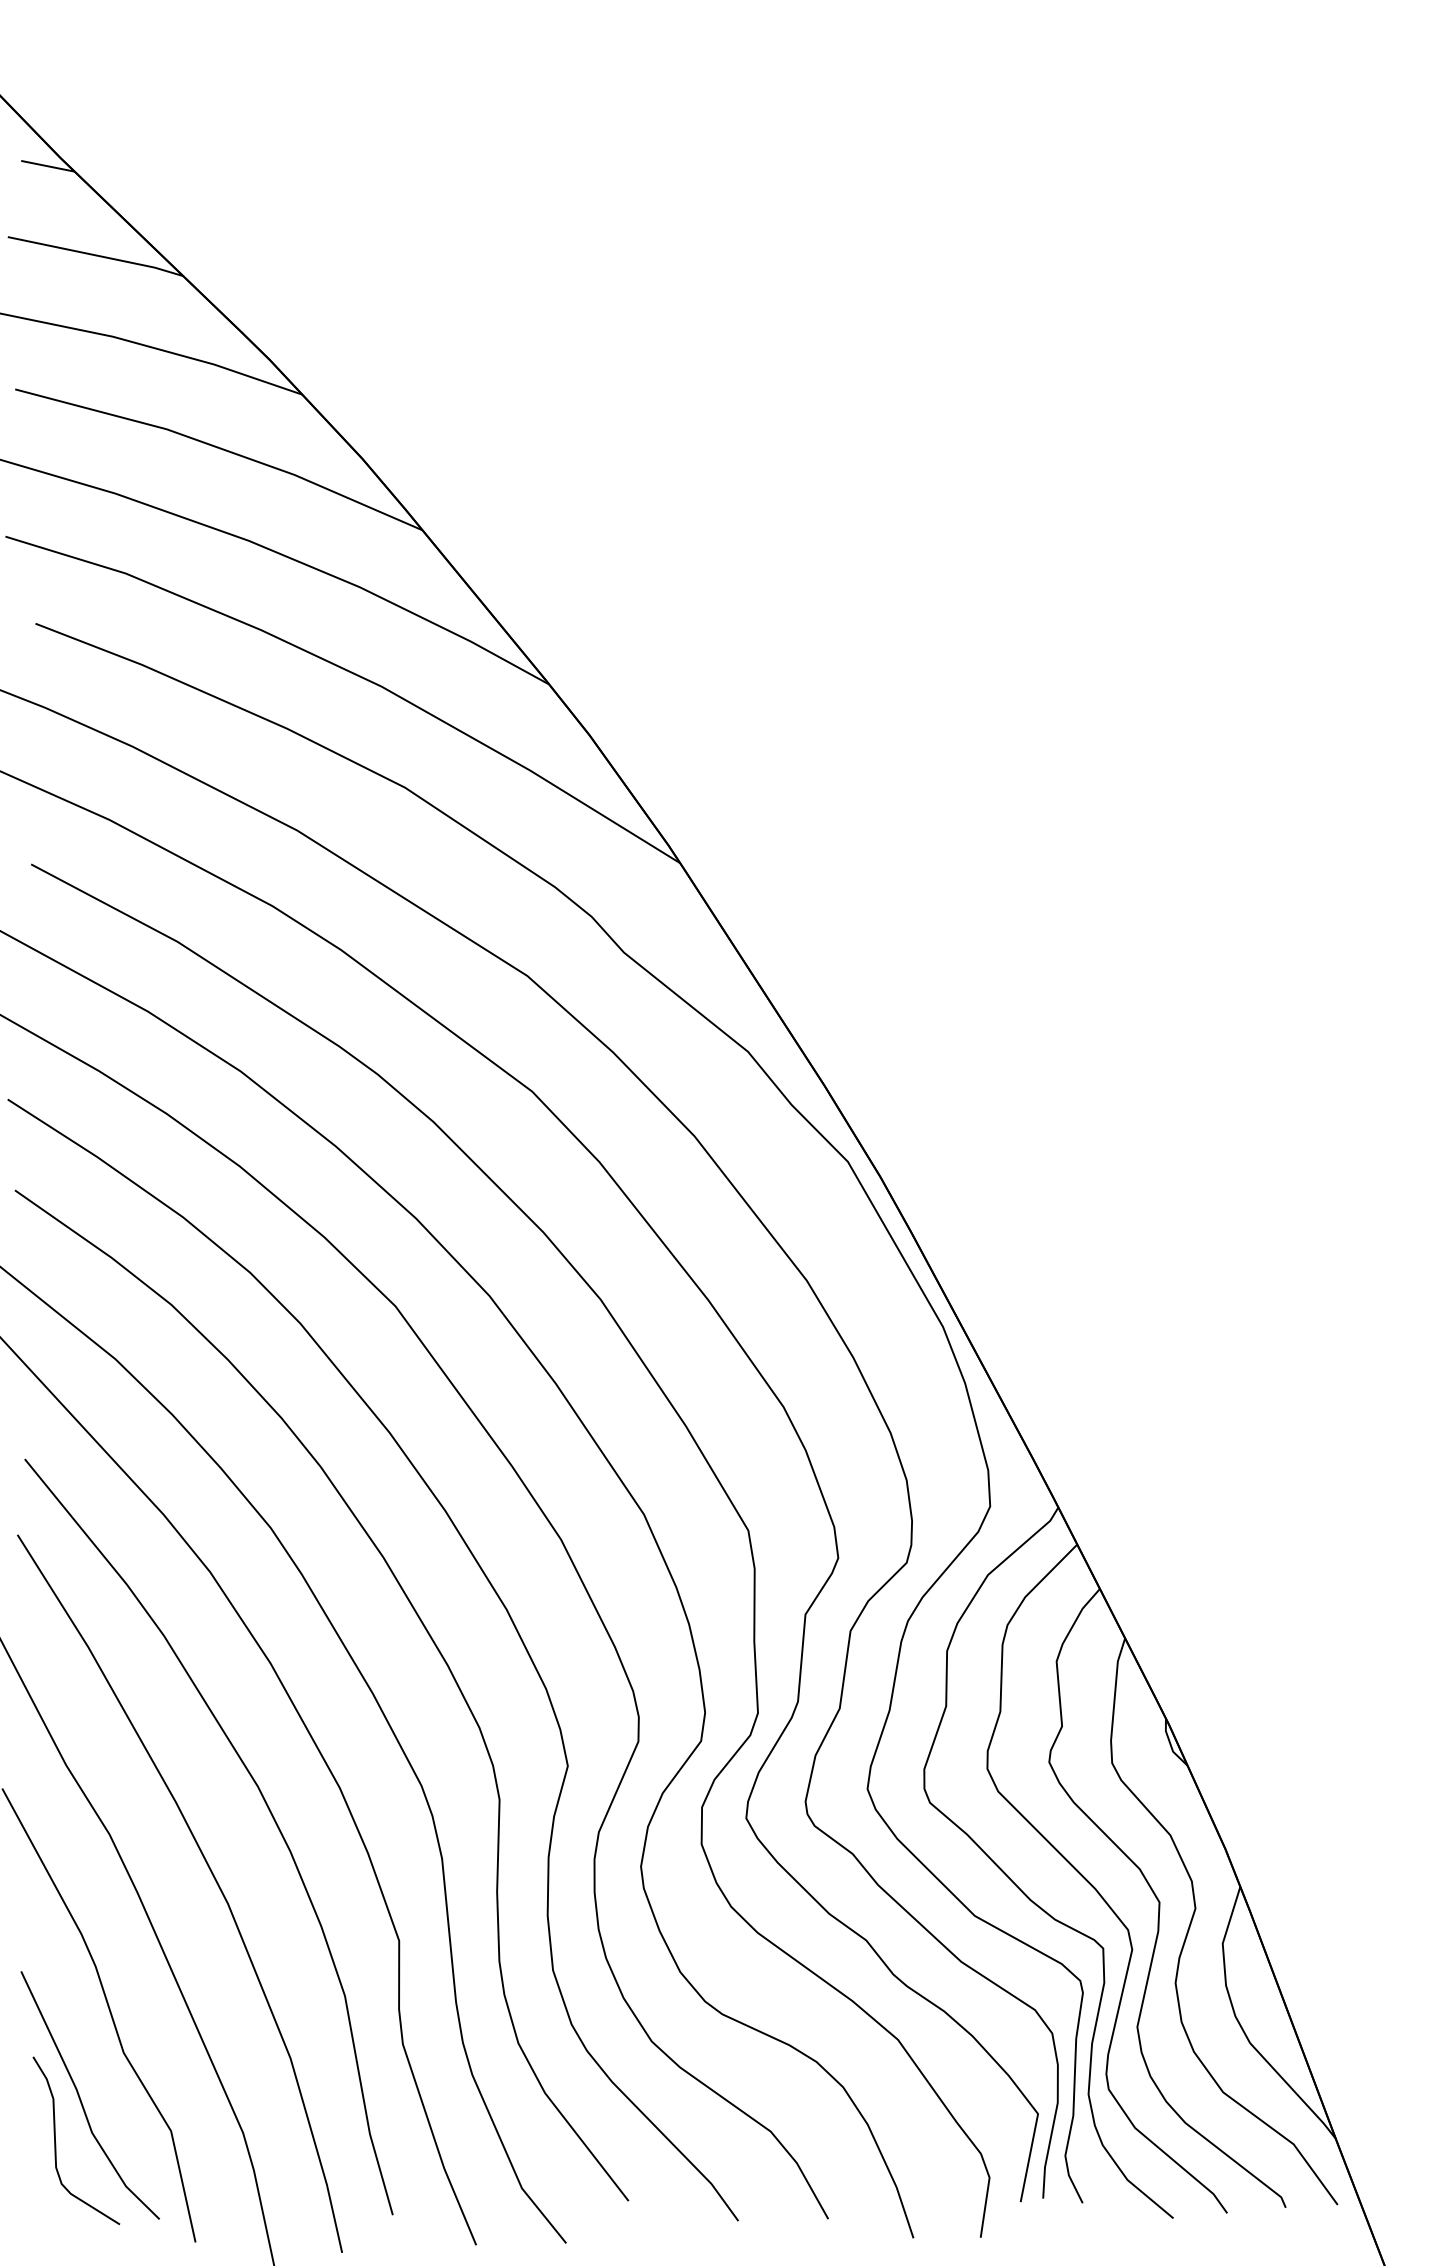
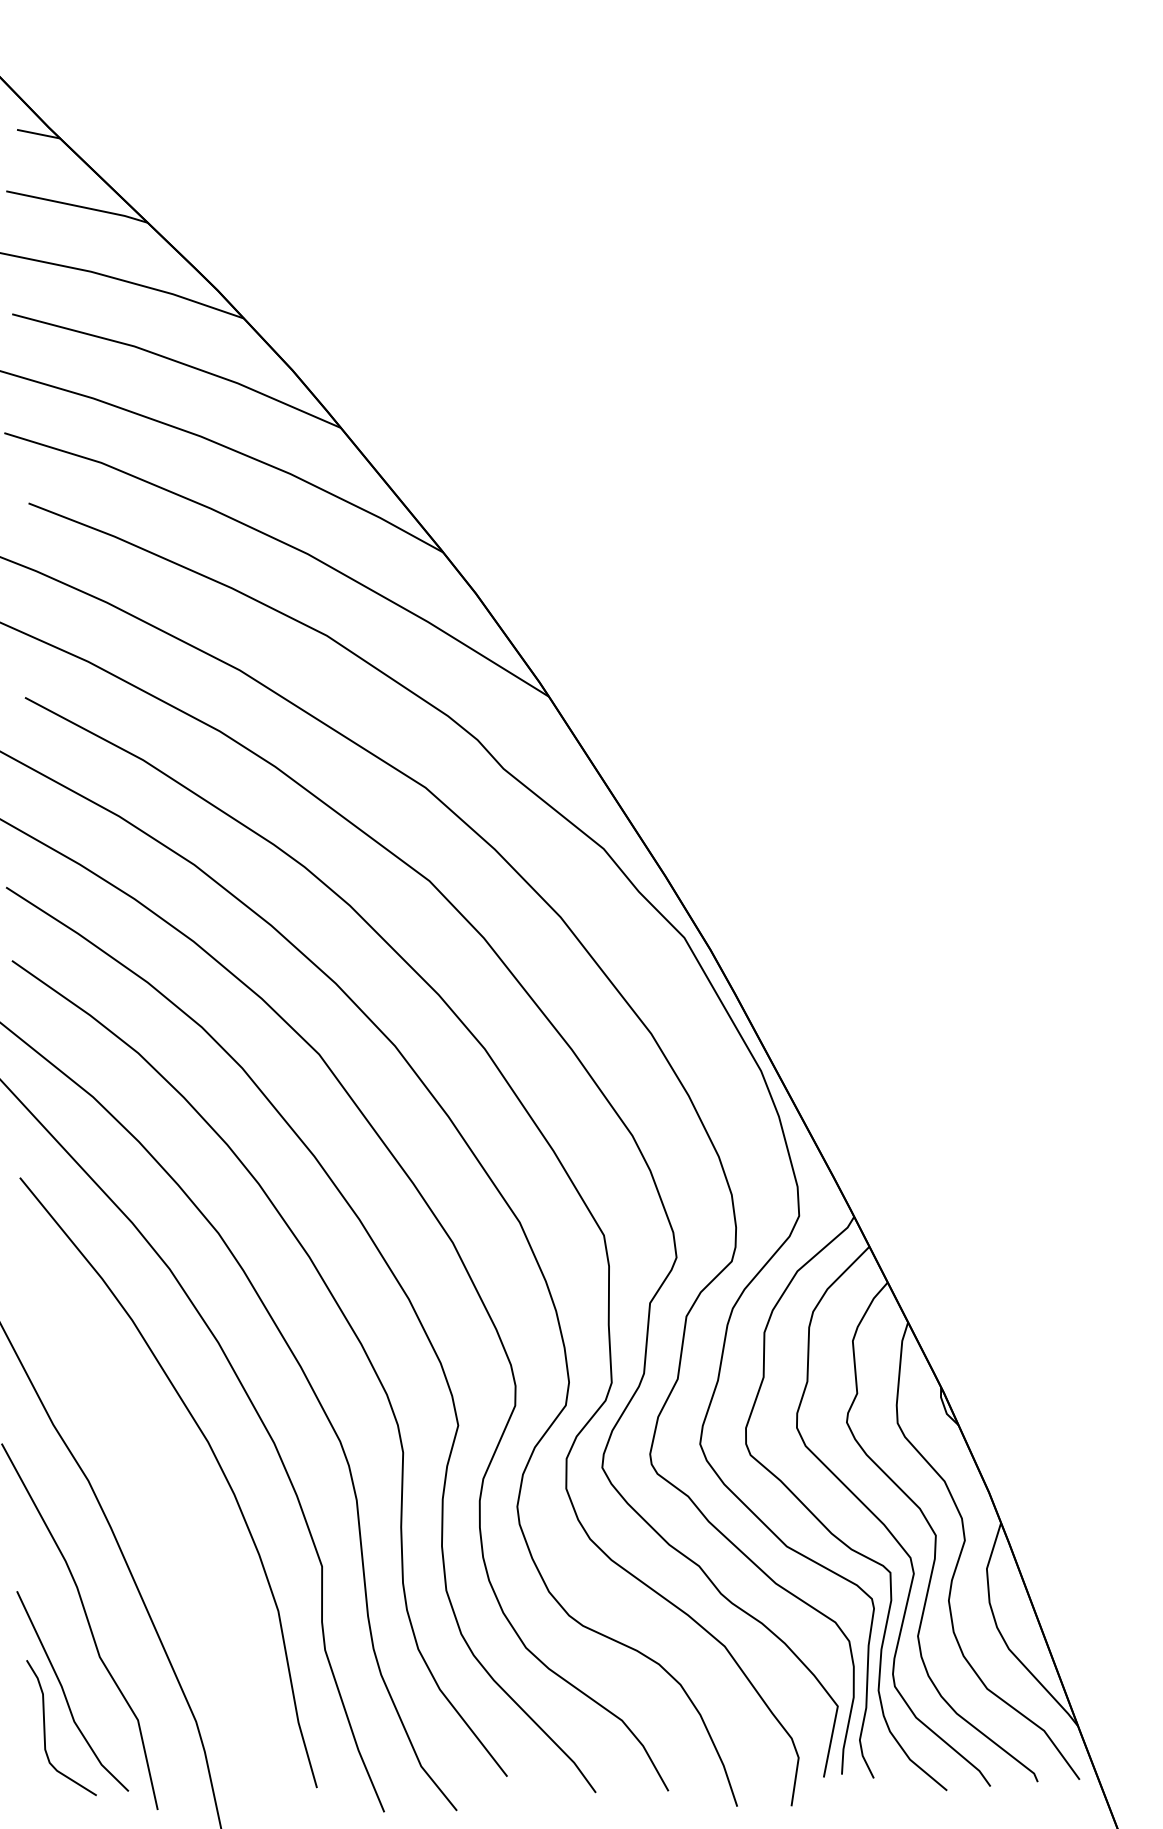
curve: (211, 1874) -> (170, 1513), removed

